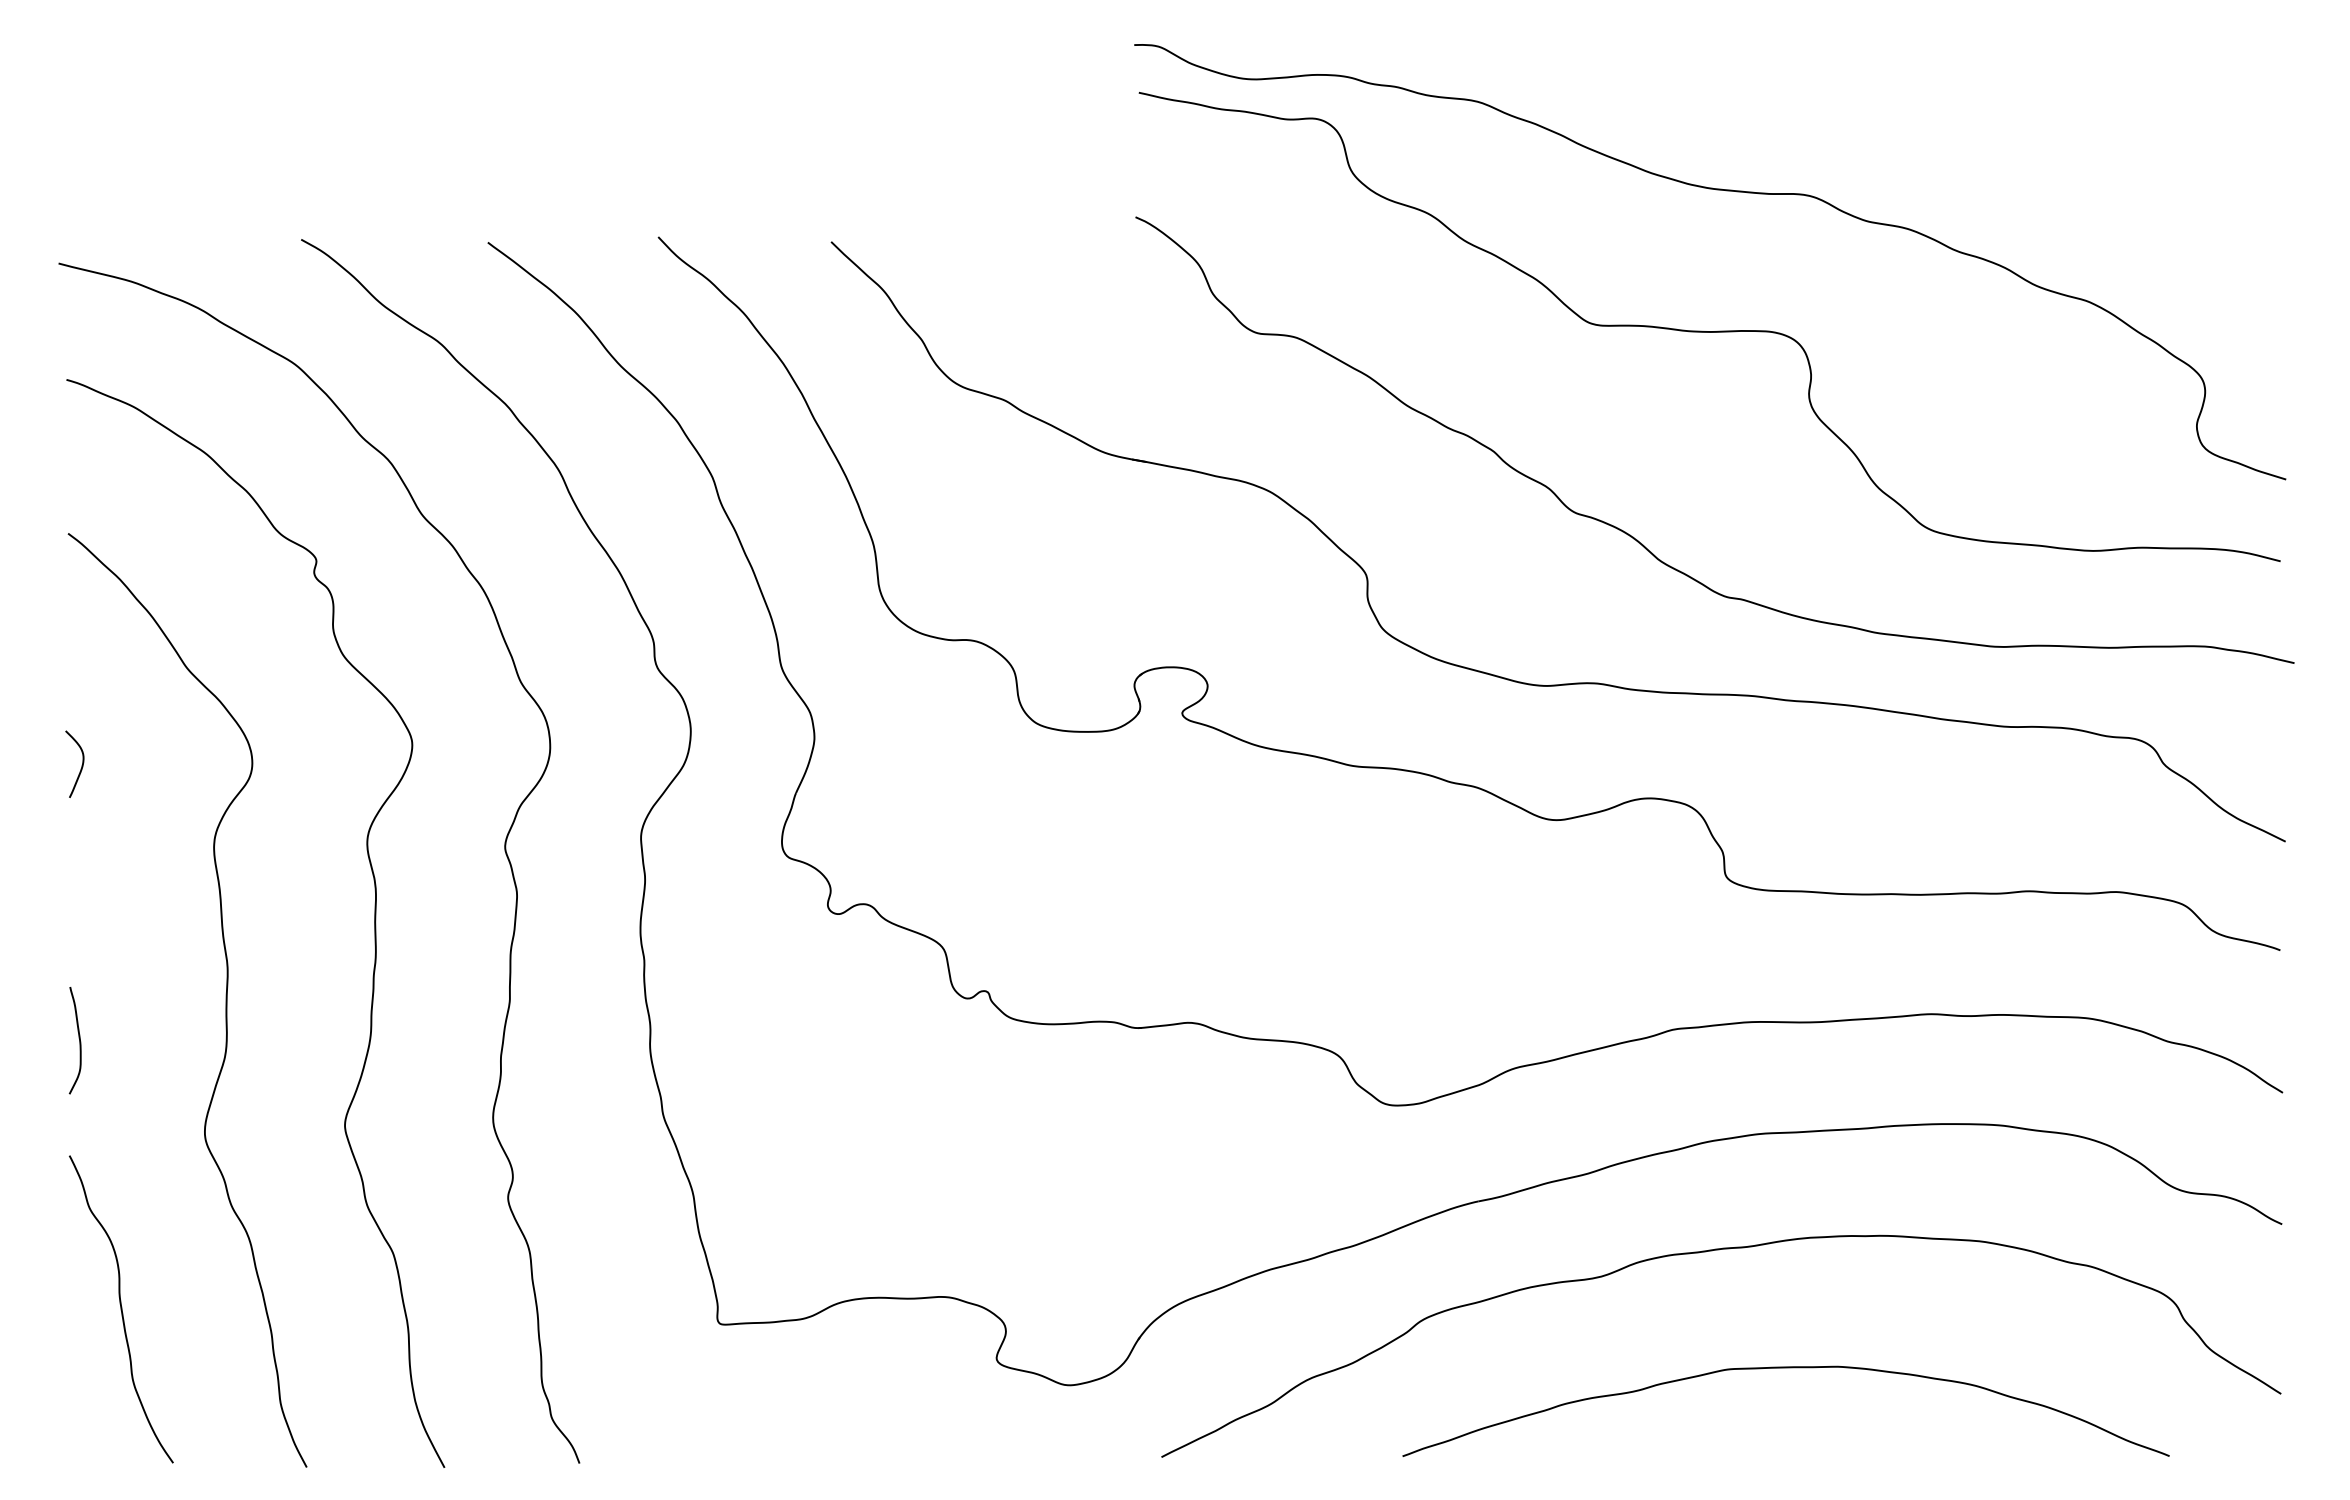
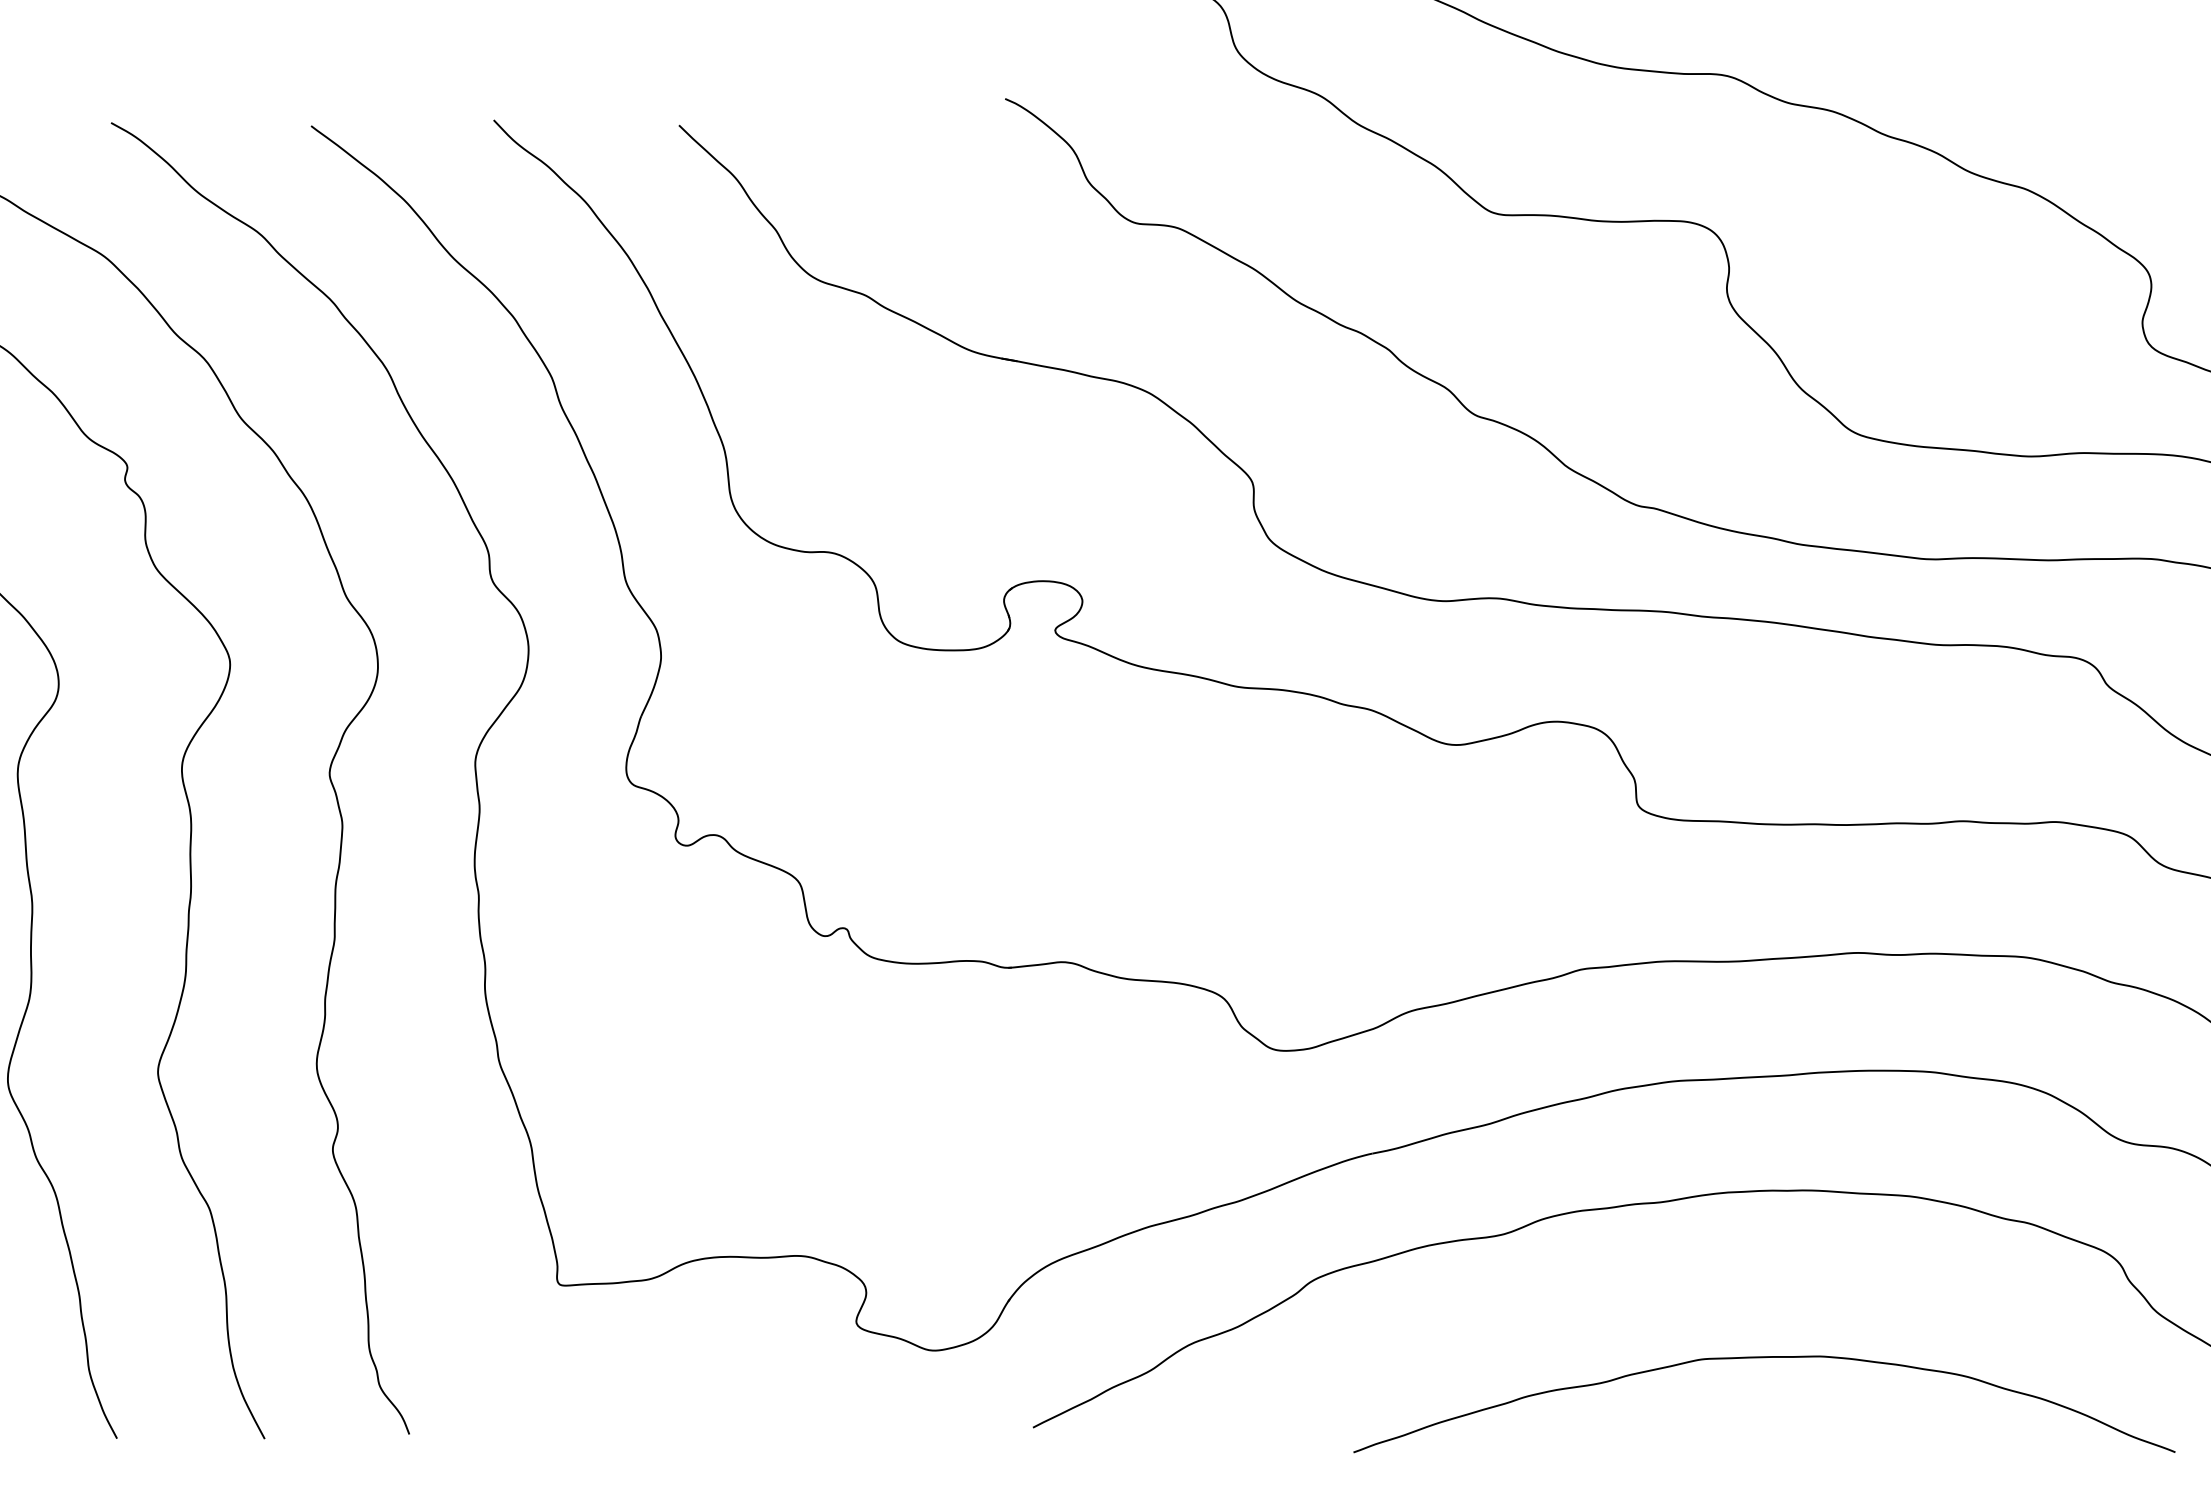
curve: (1785, 1368) -> (1763, 1358), moved

